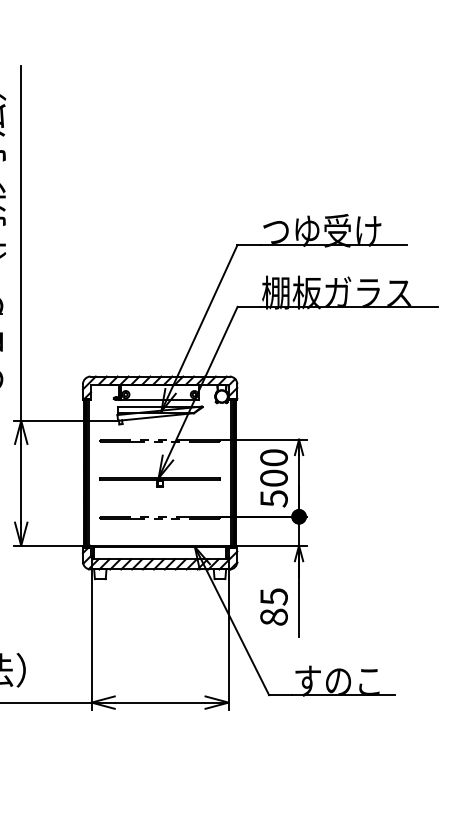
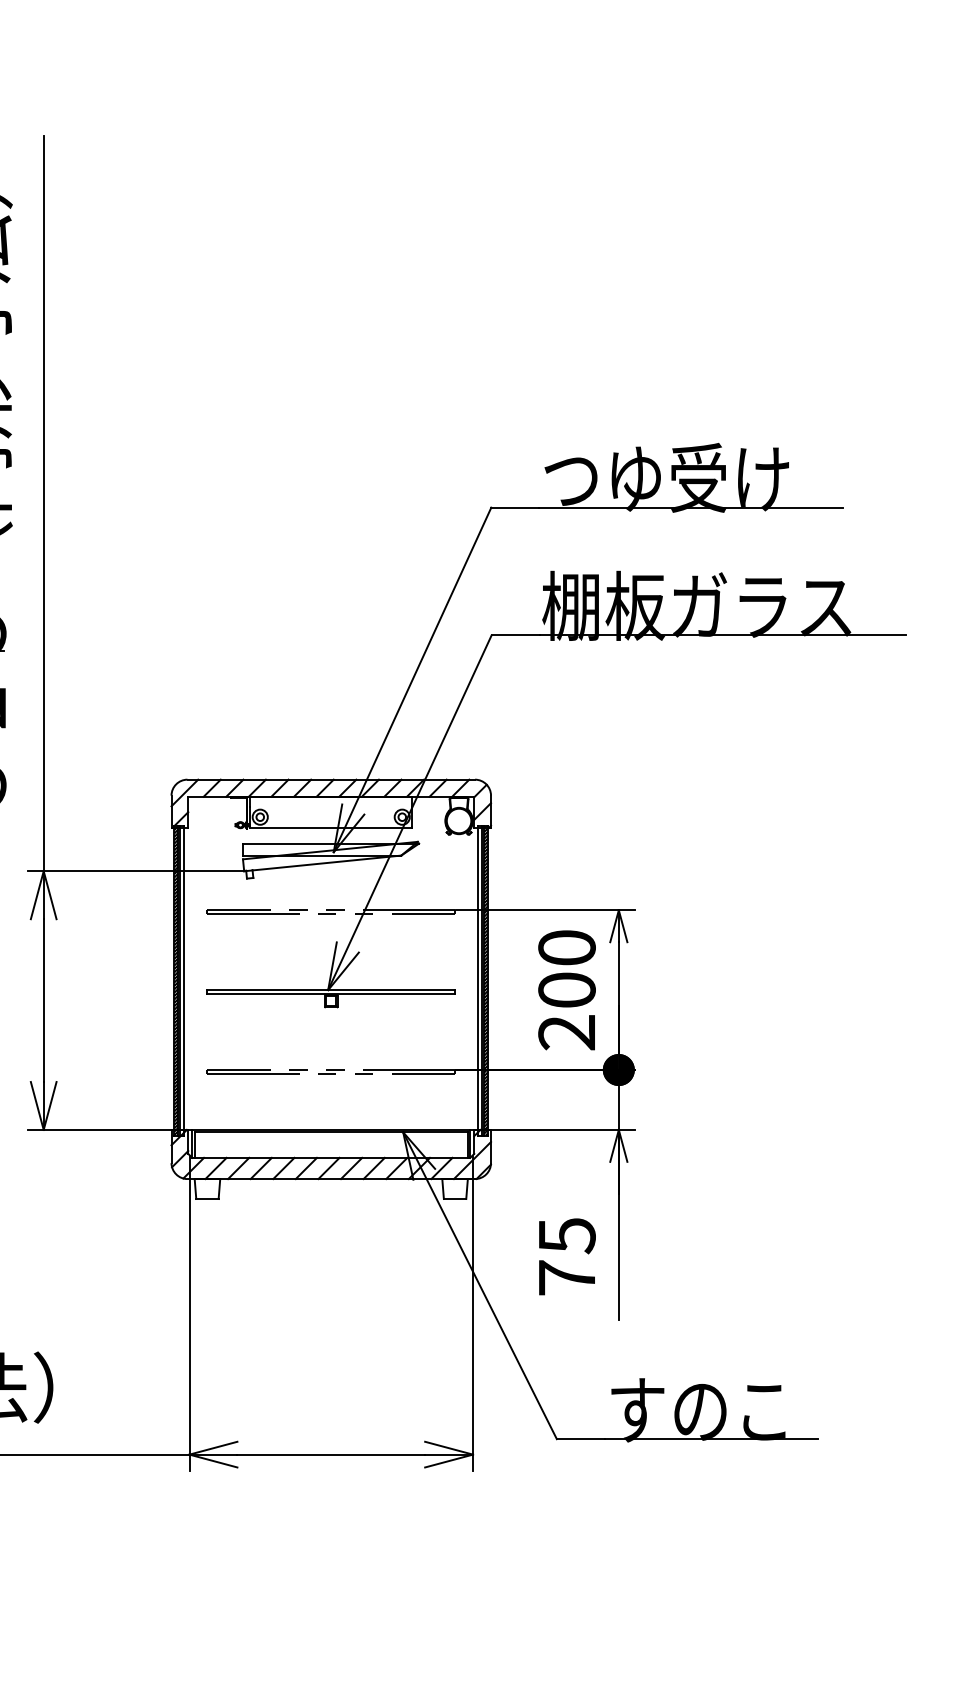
text: (273, 498) -> (565, 1032), 500 -> 200
text: (273, 616) -> (565, 1276), 85 -> 75

